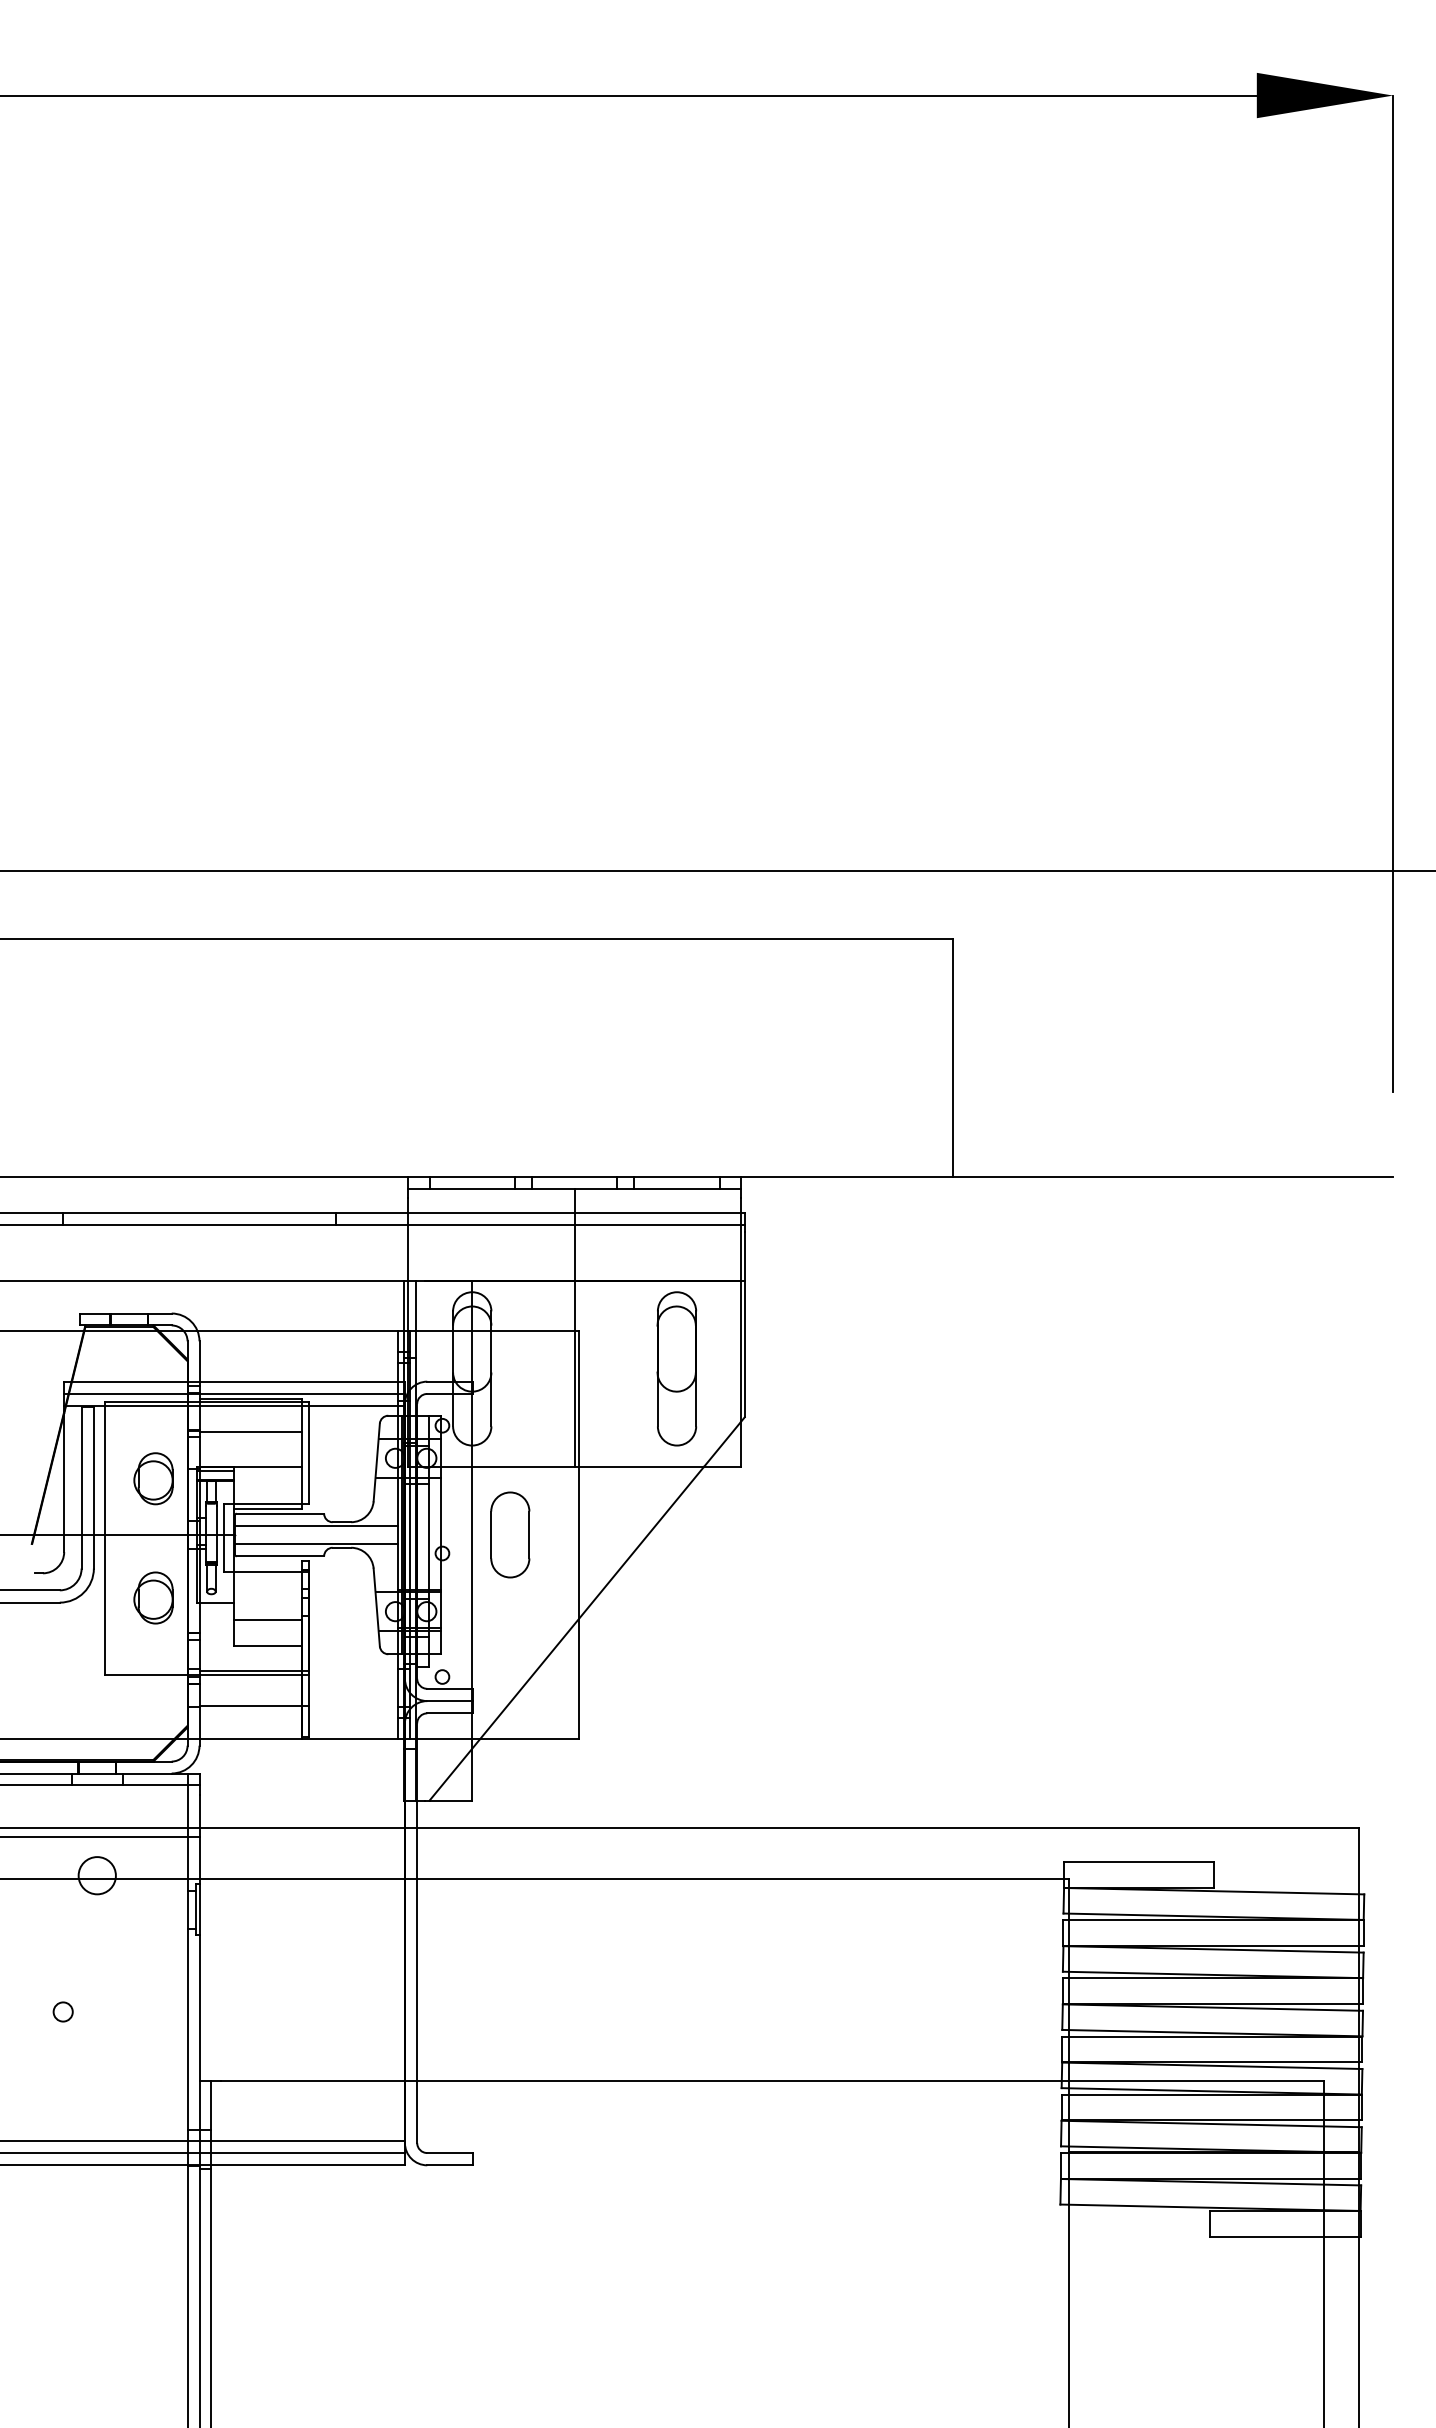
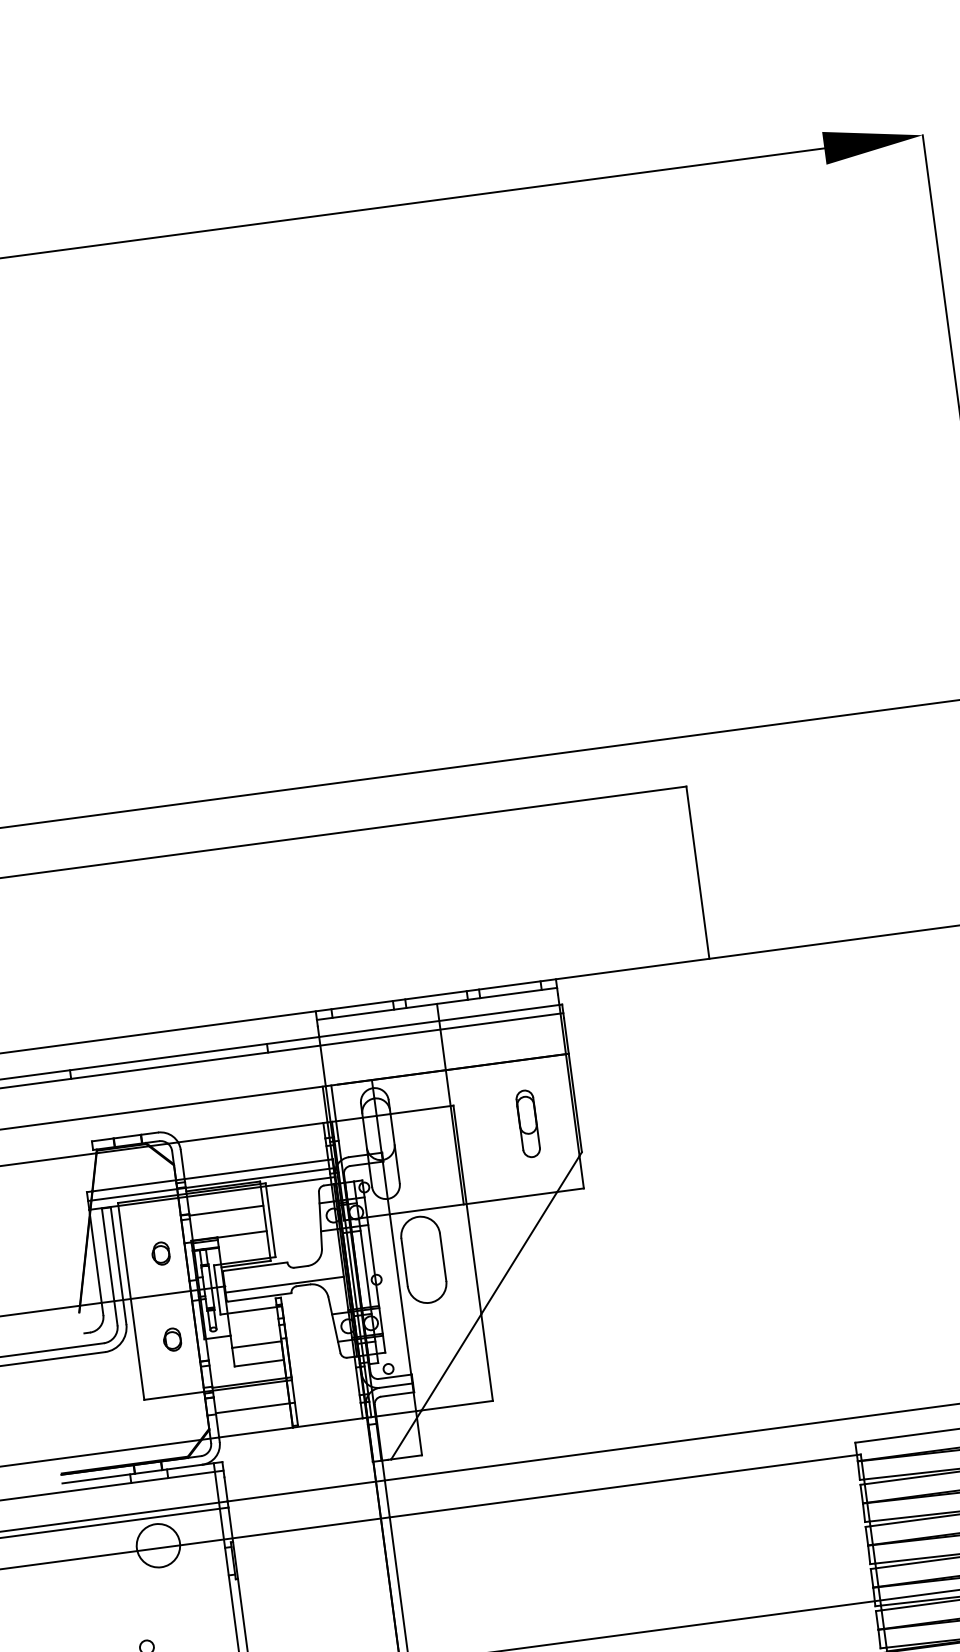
part: (676, 1368) -> (527, 1123), size x0.6
part: (153, 1478) -> (160, 1253), size x0.6
line: (316, 1526) -> (283, 1272), removed
part: (510, 1534) -> (423, 1259), size x1.4
part: (153, 1597) -> (172, 1339), size x0.6
circle: (96, 1875) -> (157, 1545), size x1.6

